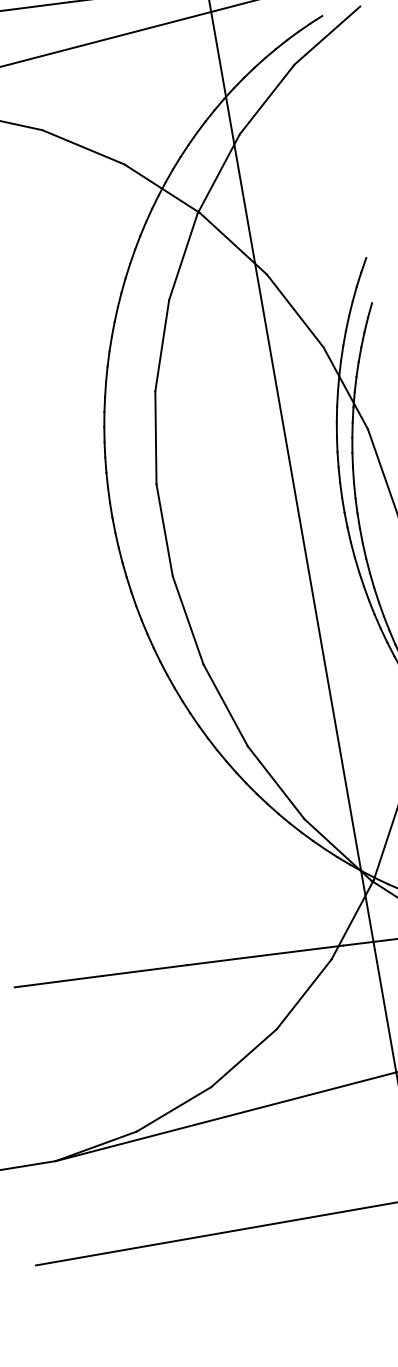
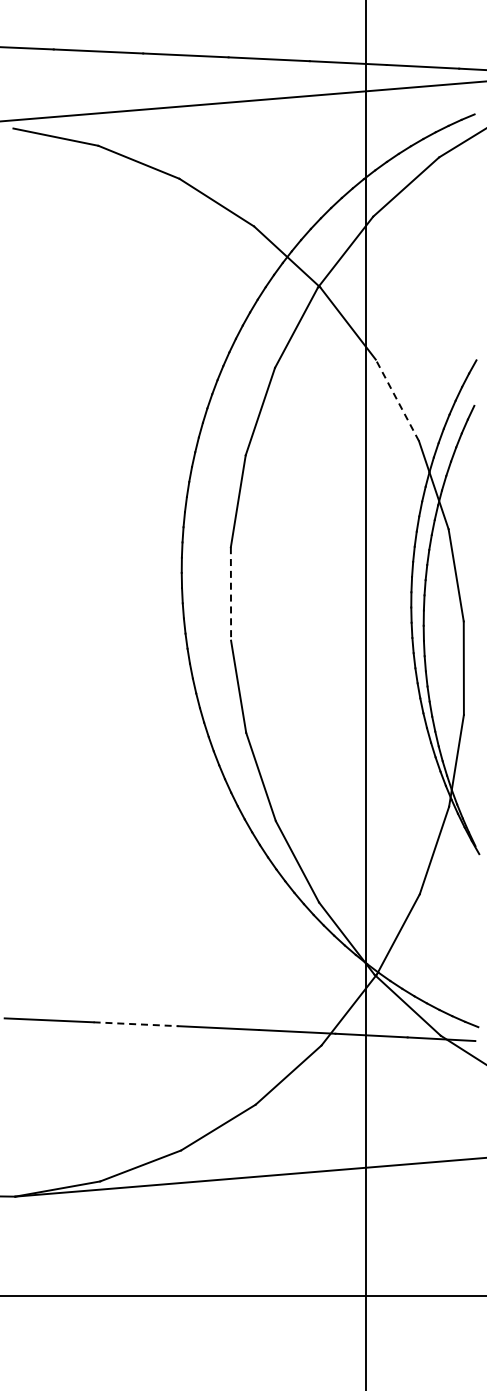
line: (295, 310) -> (397, 399), solid -> dashed
line: (164, 529) -> (230, 593), solid -> dashed
line: (145, 970) -> (136, 1024), solid -> dashed

